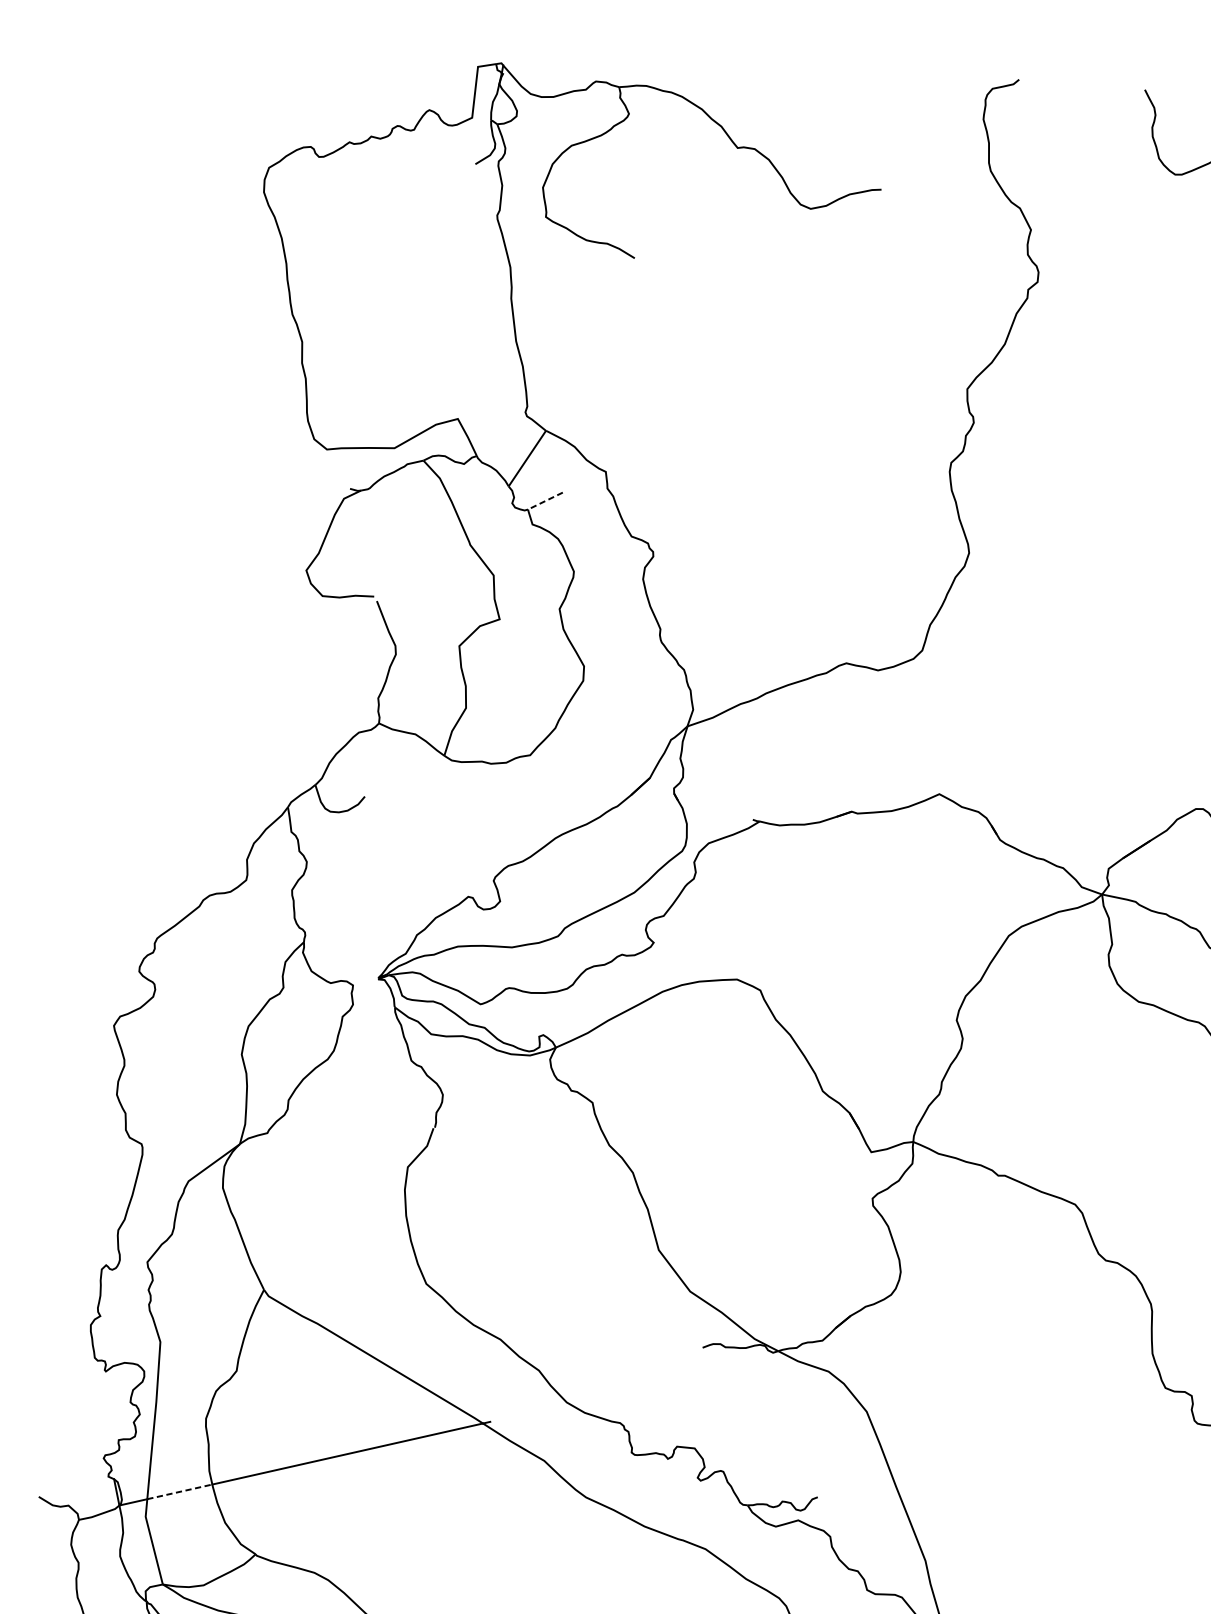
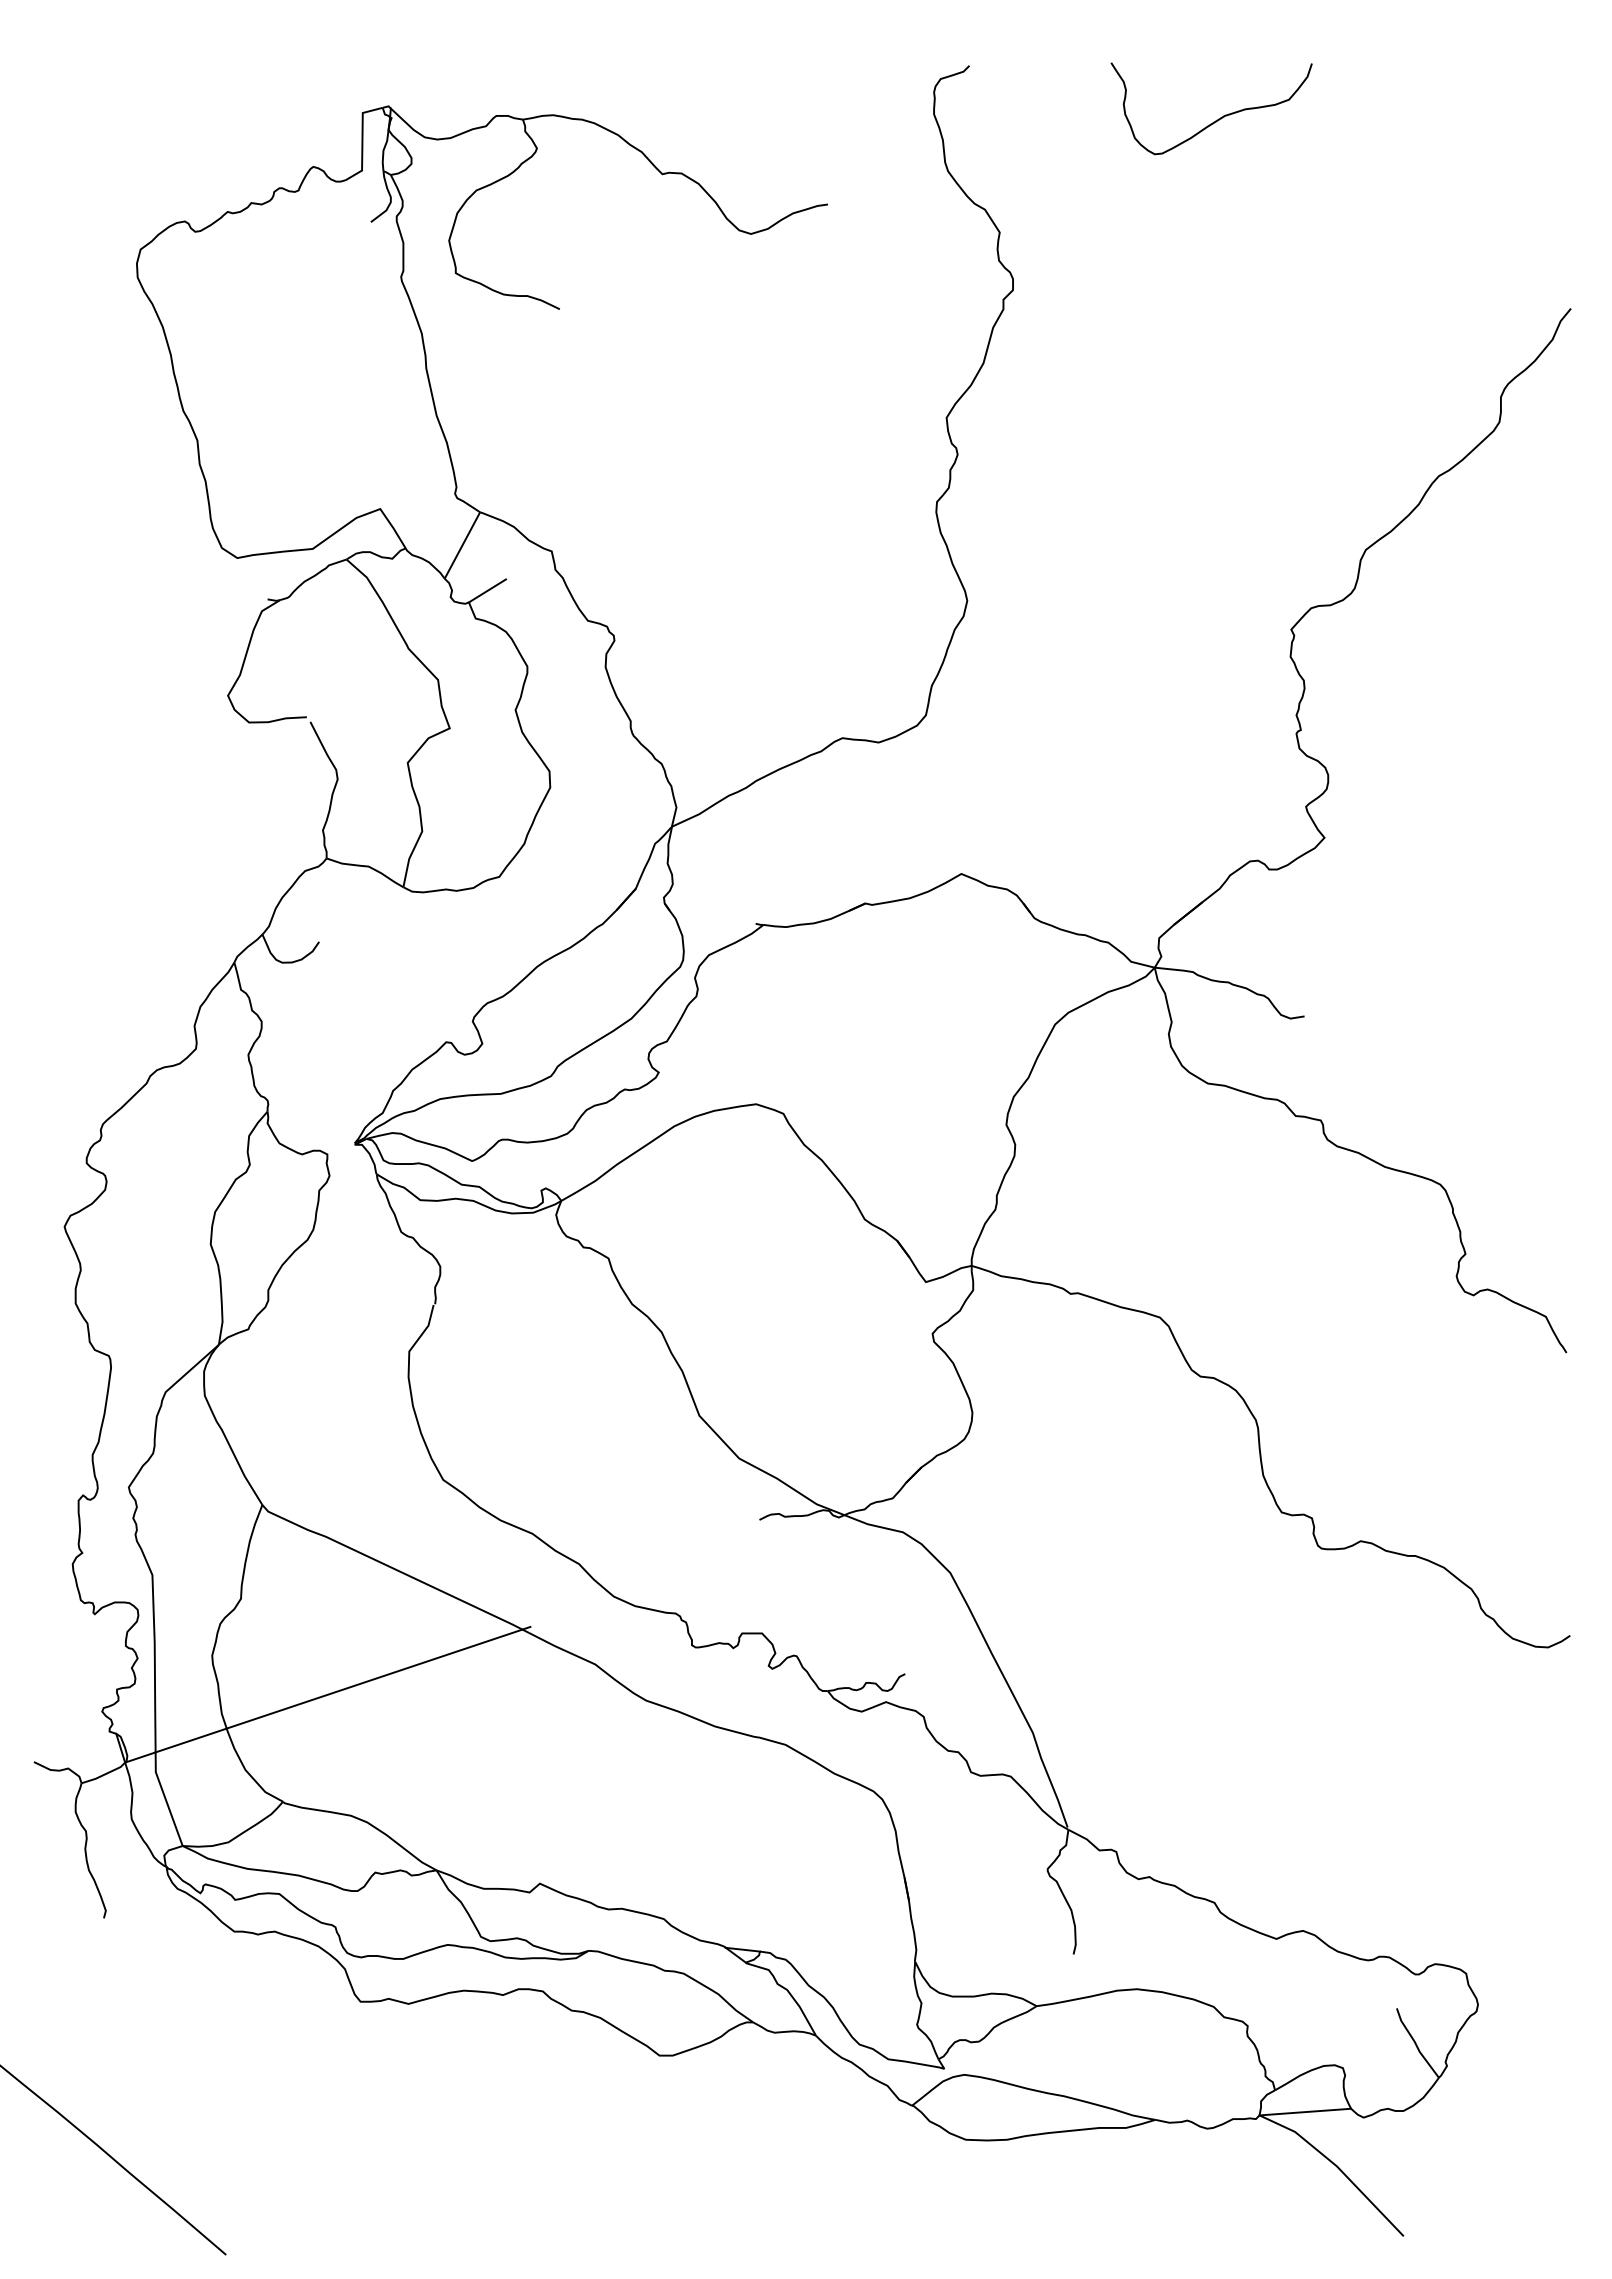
line: (545, 500) -> (487, 590), dashed -> solid
line: (180, 1491) -> (191, 1740), dashed -> solid

